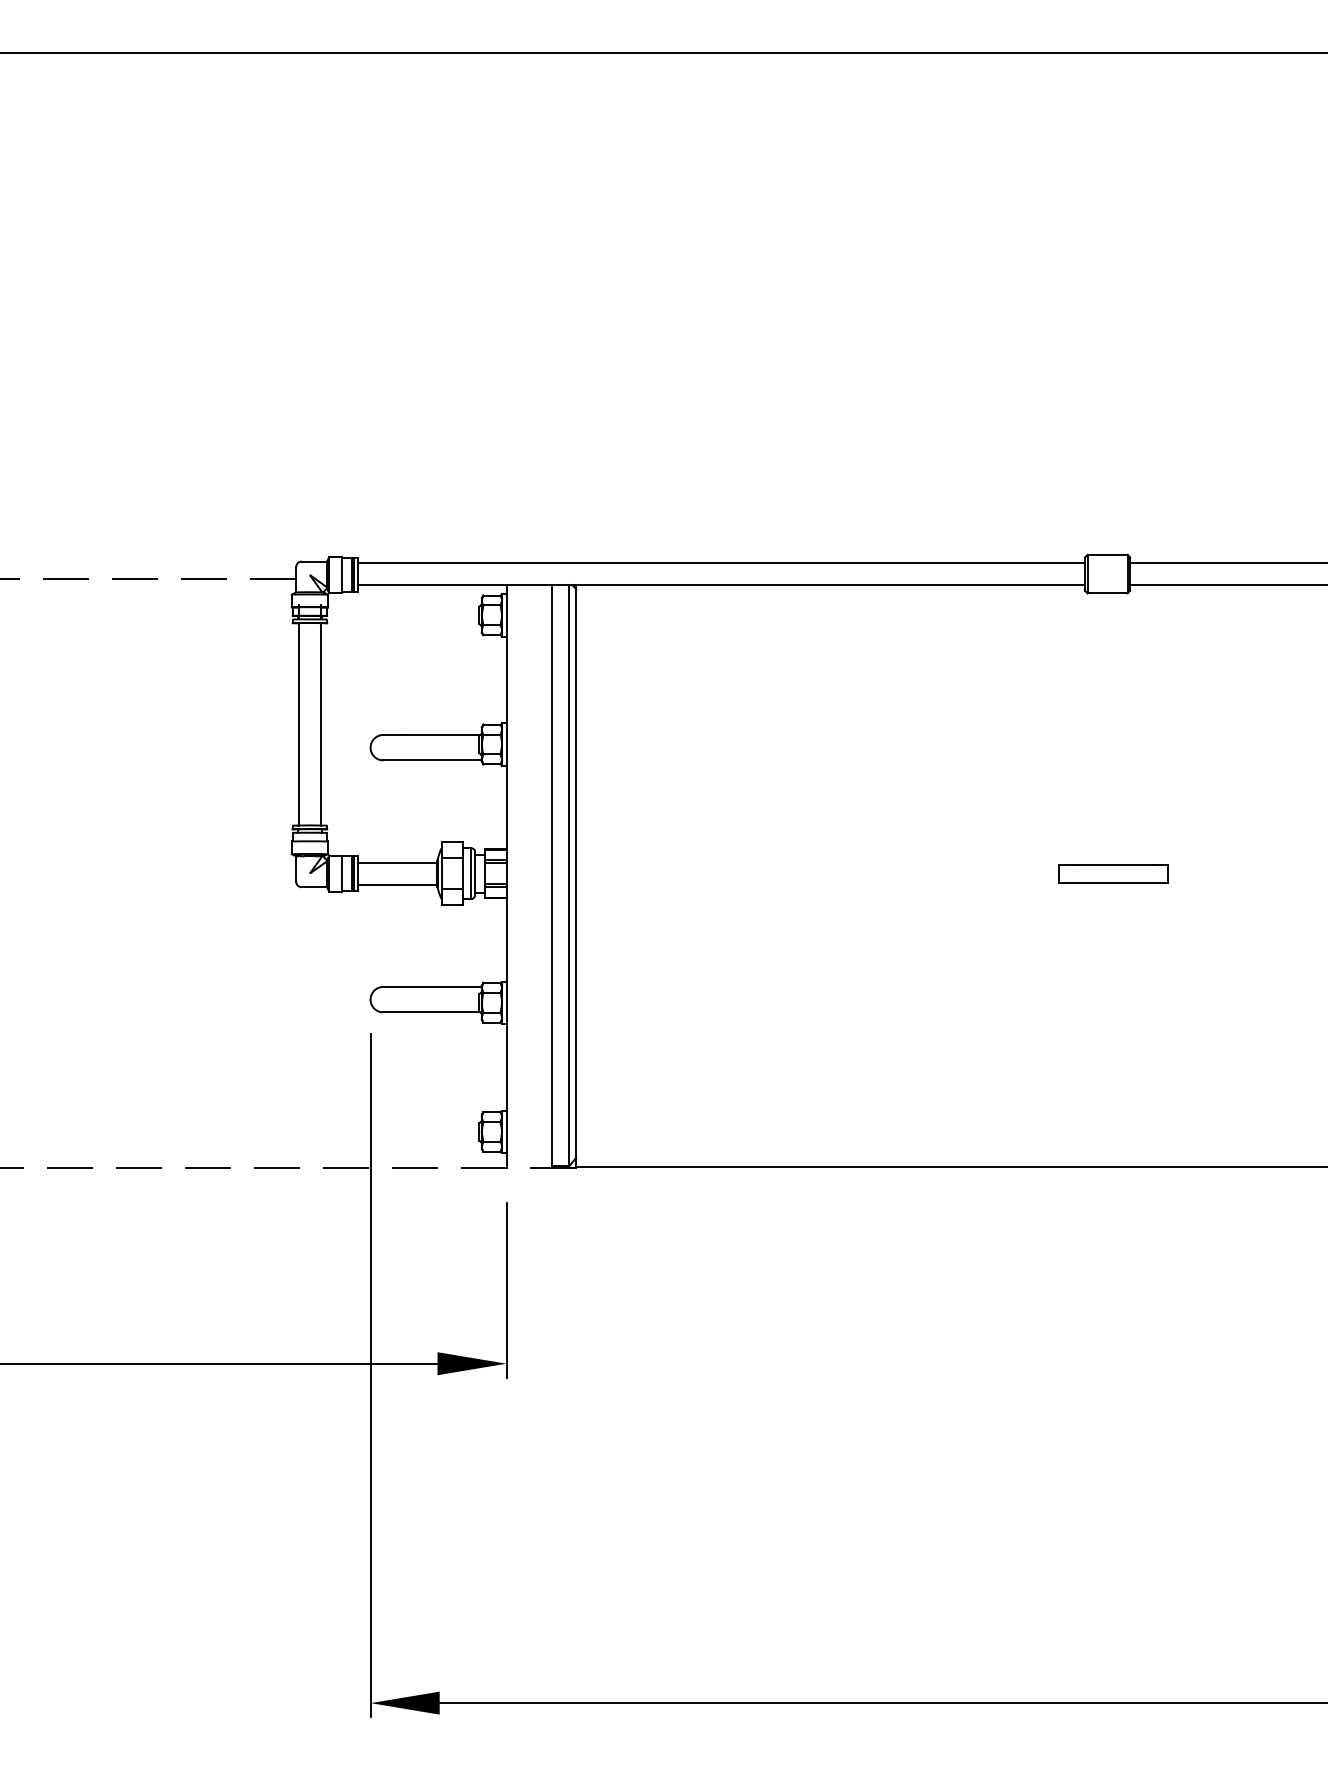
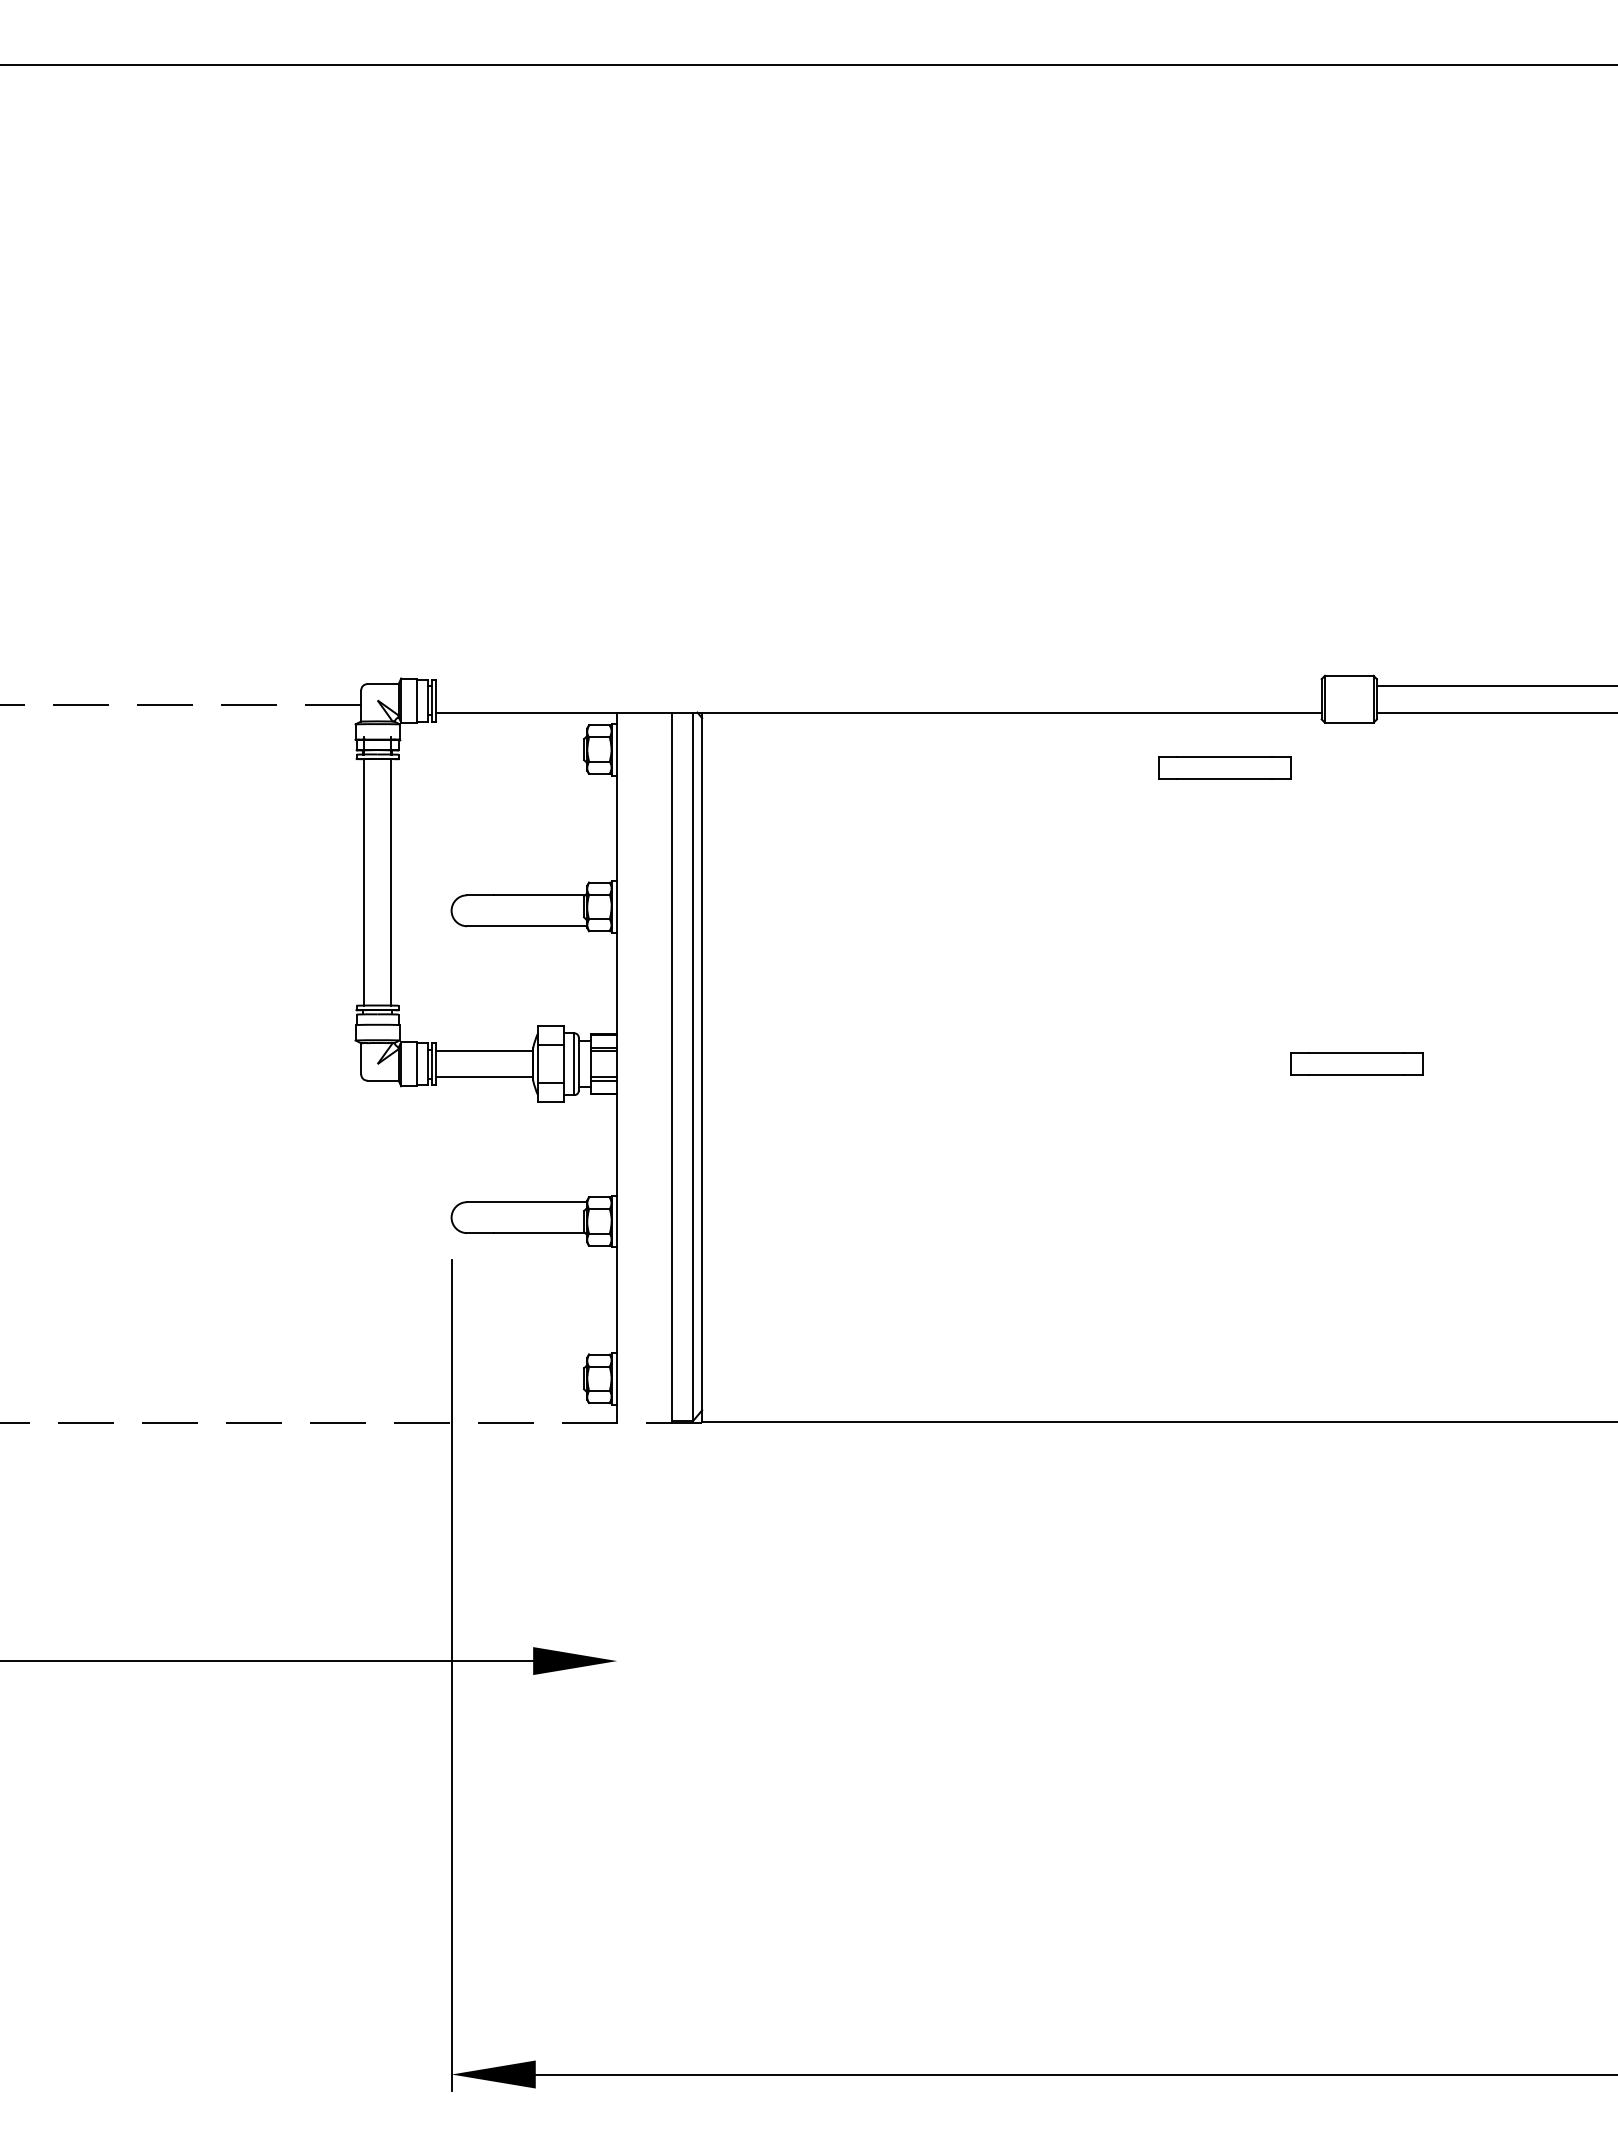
line: (721, 563) -> (878, 686), removed
part: (1005, 630) -> (1224, 767), added
line: (506, 1290) -> (617, 1571), removed

